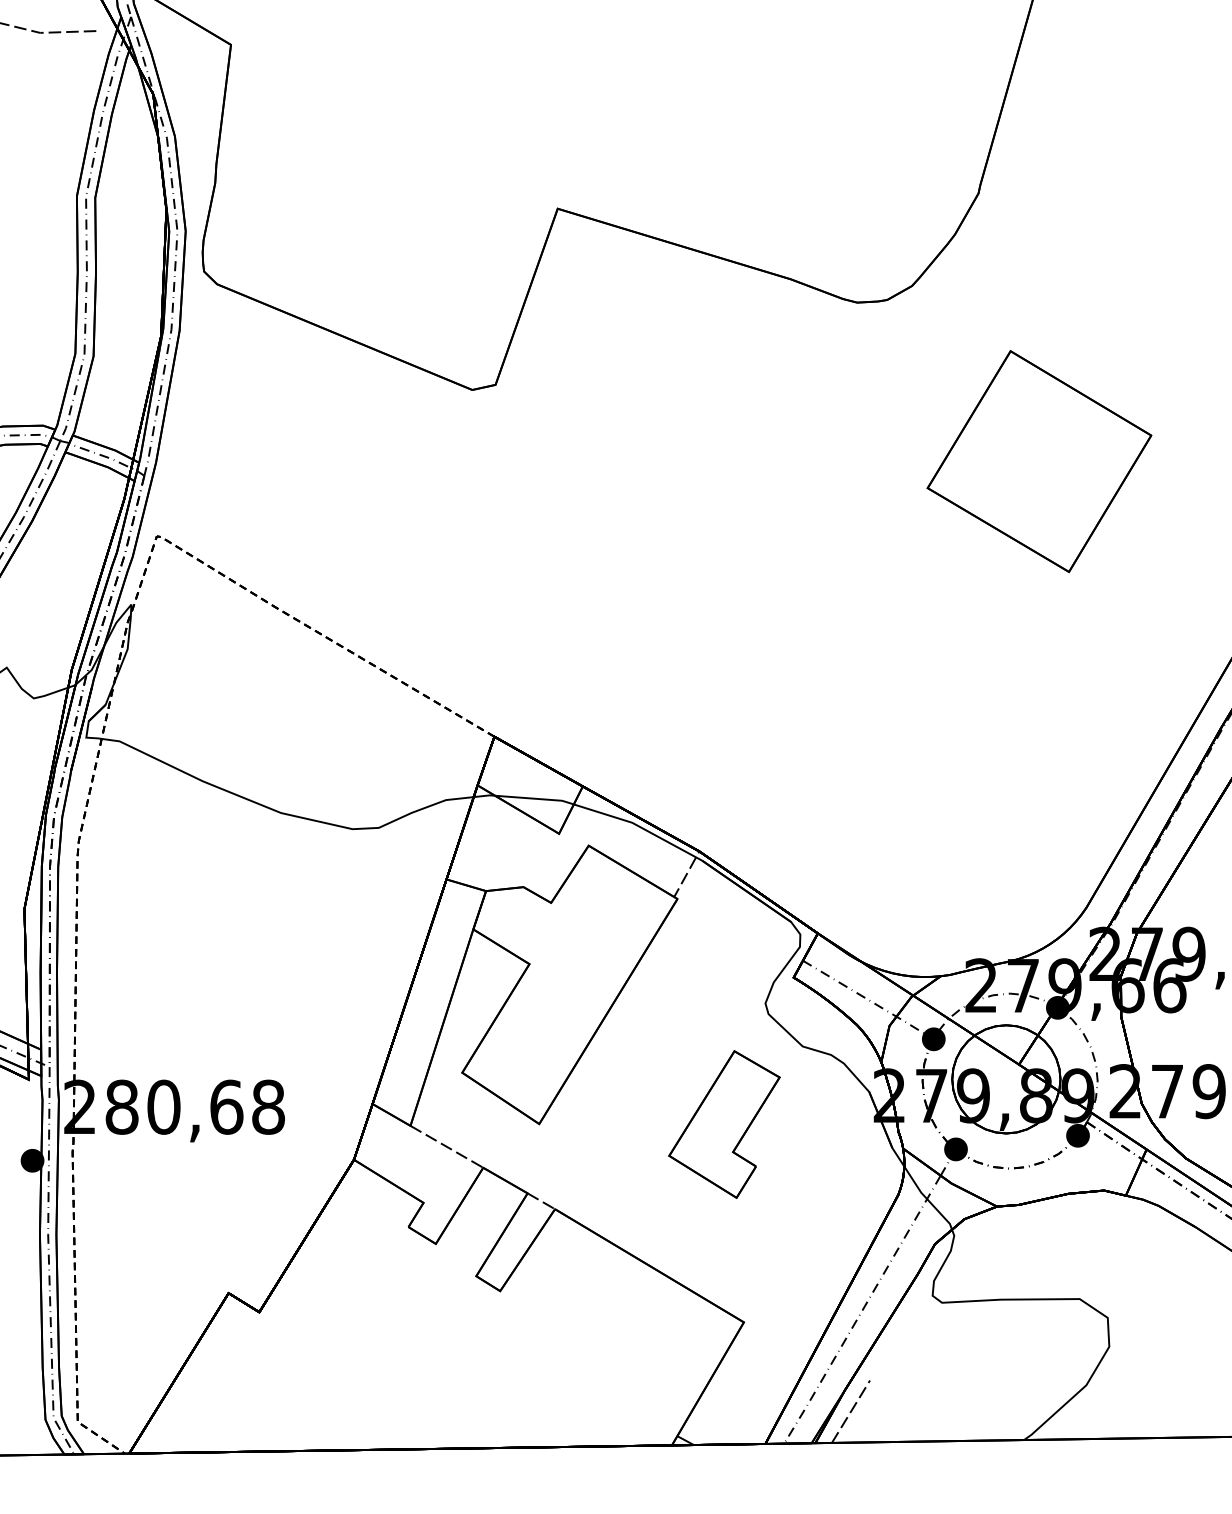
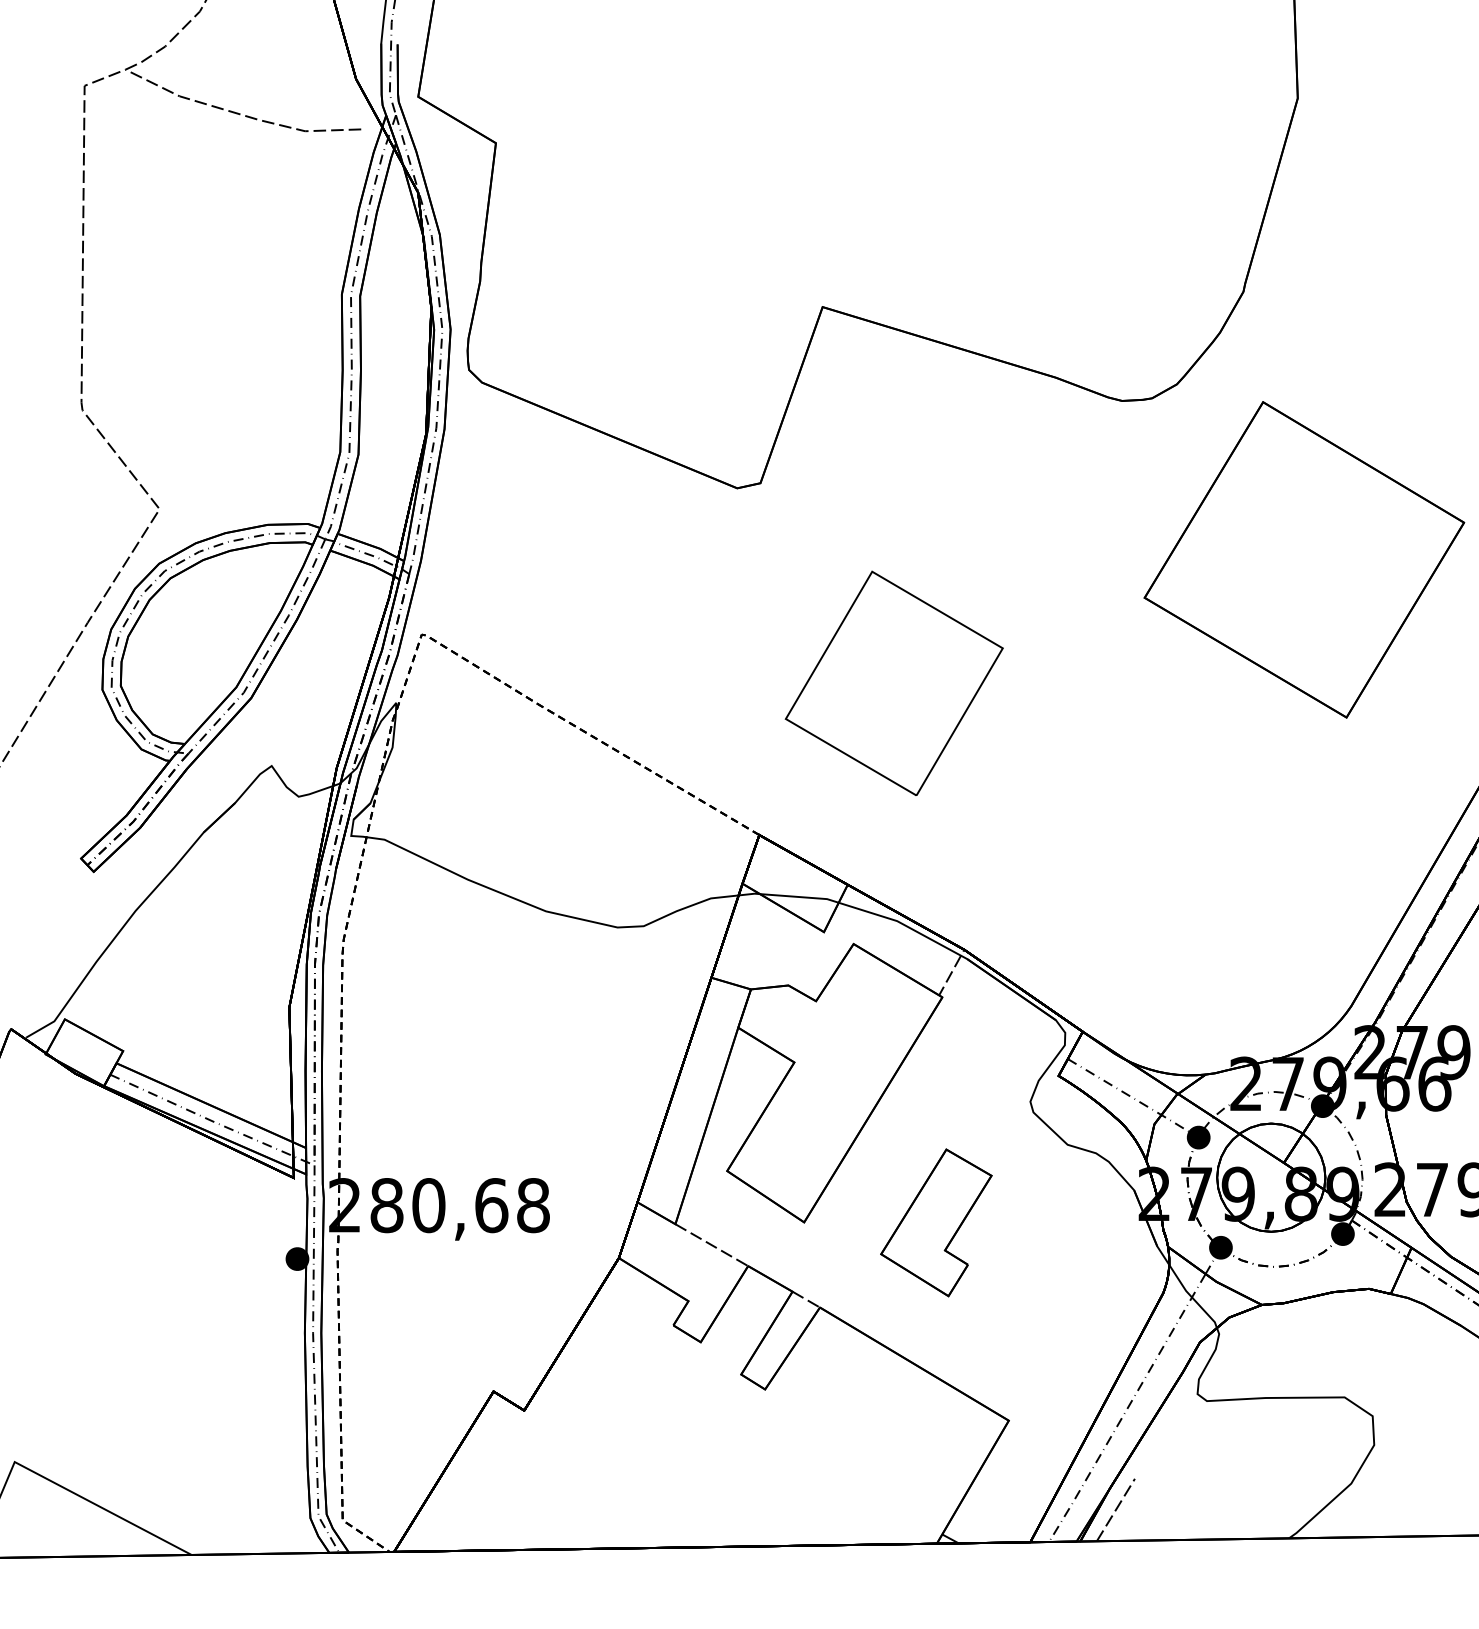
part: (1039, 461) -> (1304, 559), size x1.43
part: (628, 584) -> (893, 682), added
part: (724, 1124) -> (936, 1222), moved

